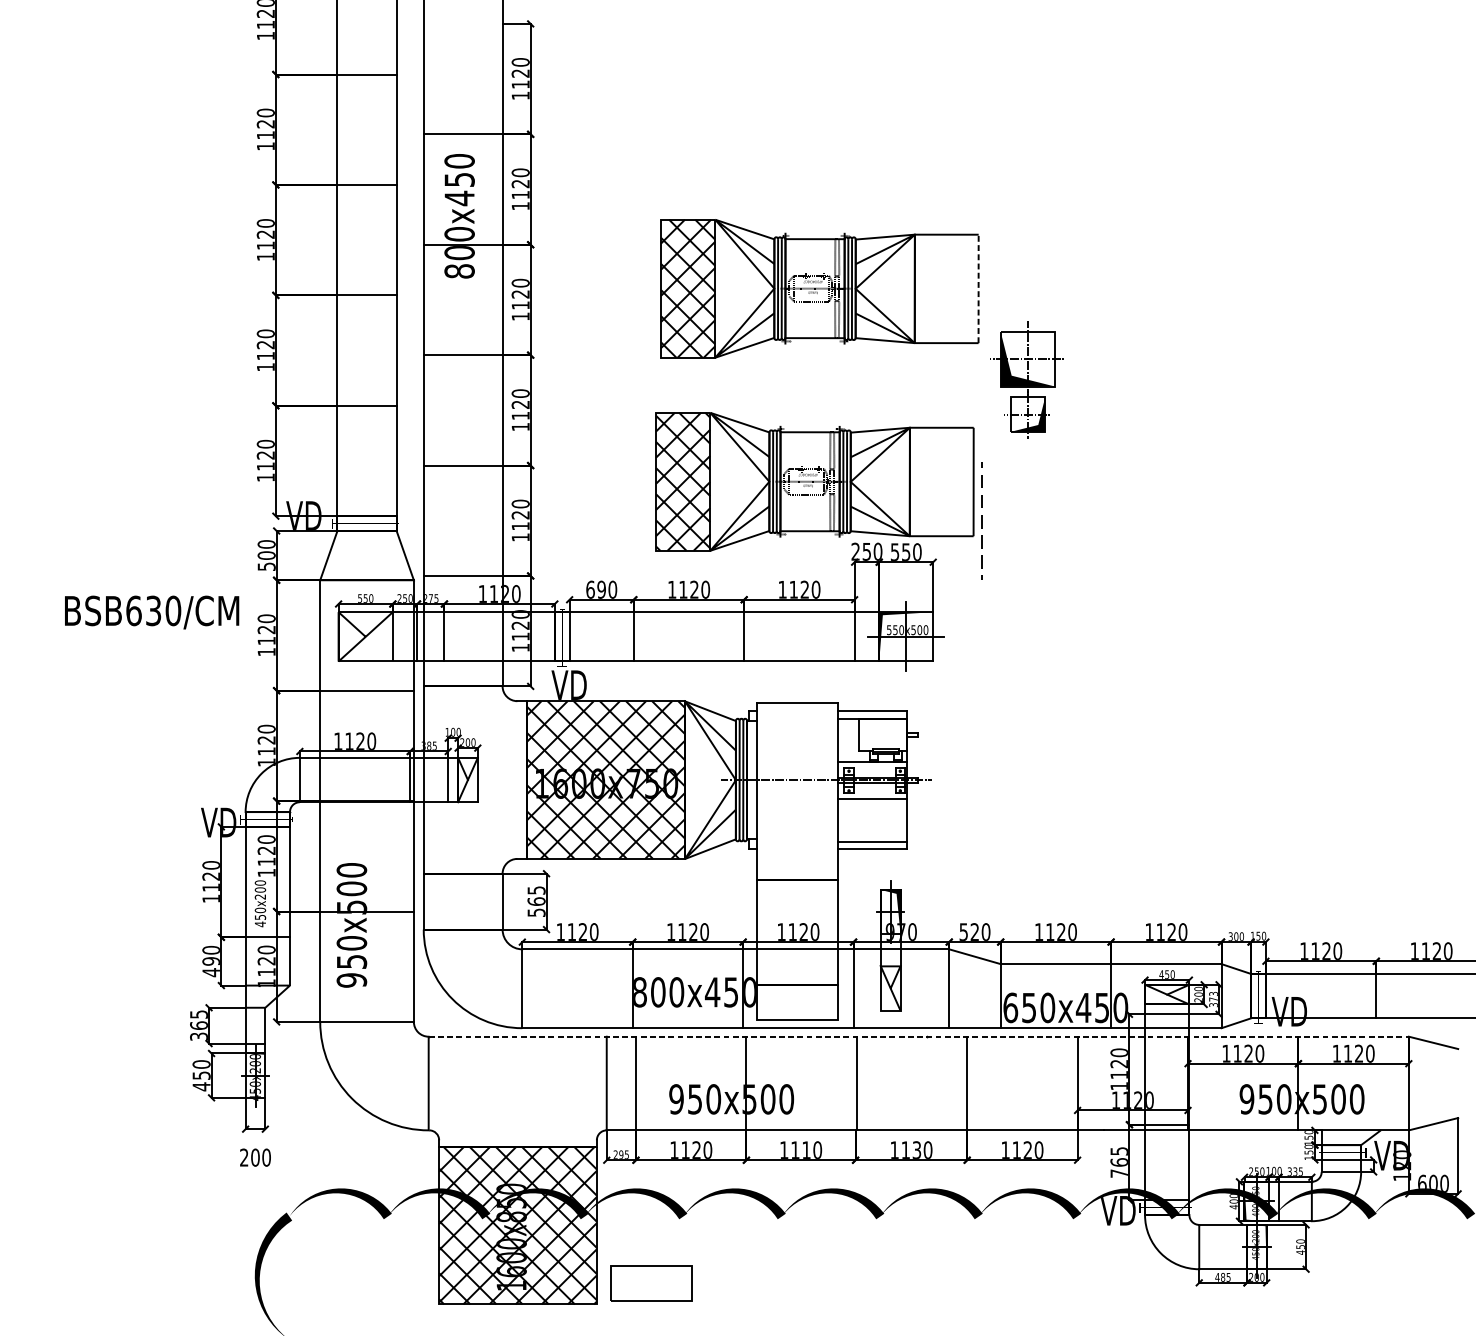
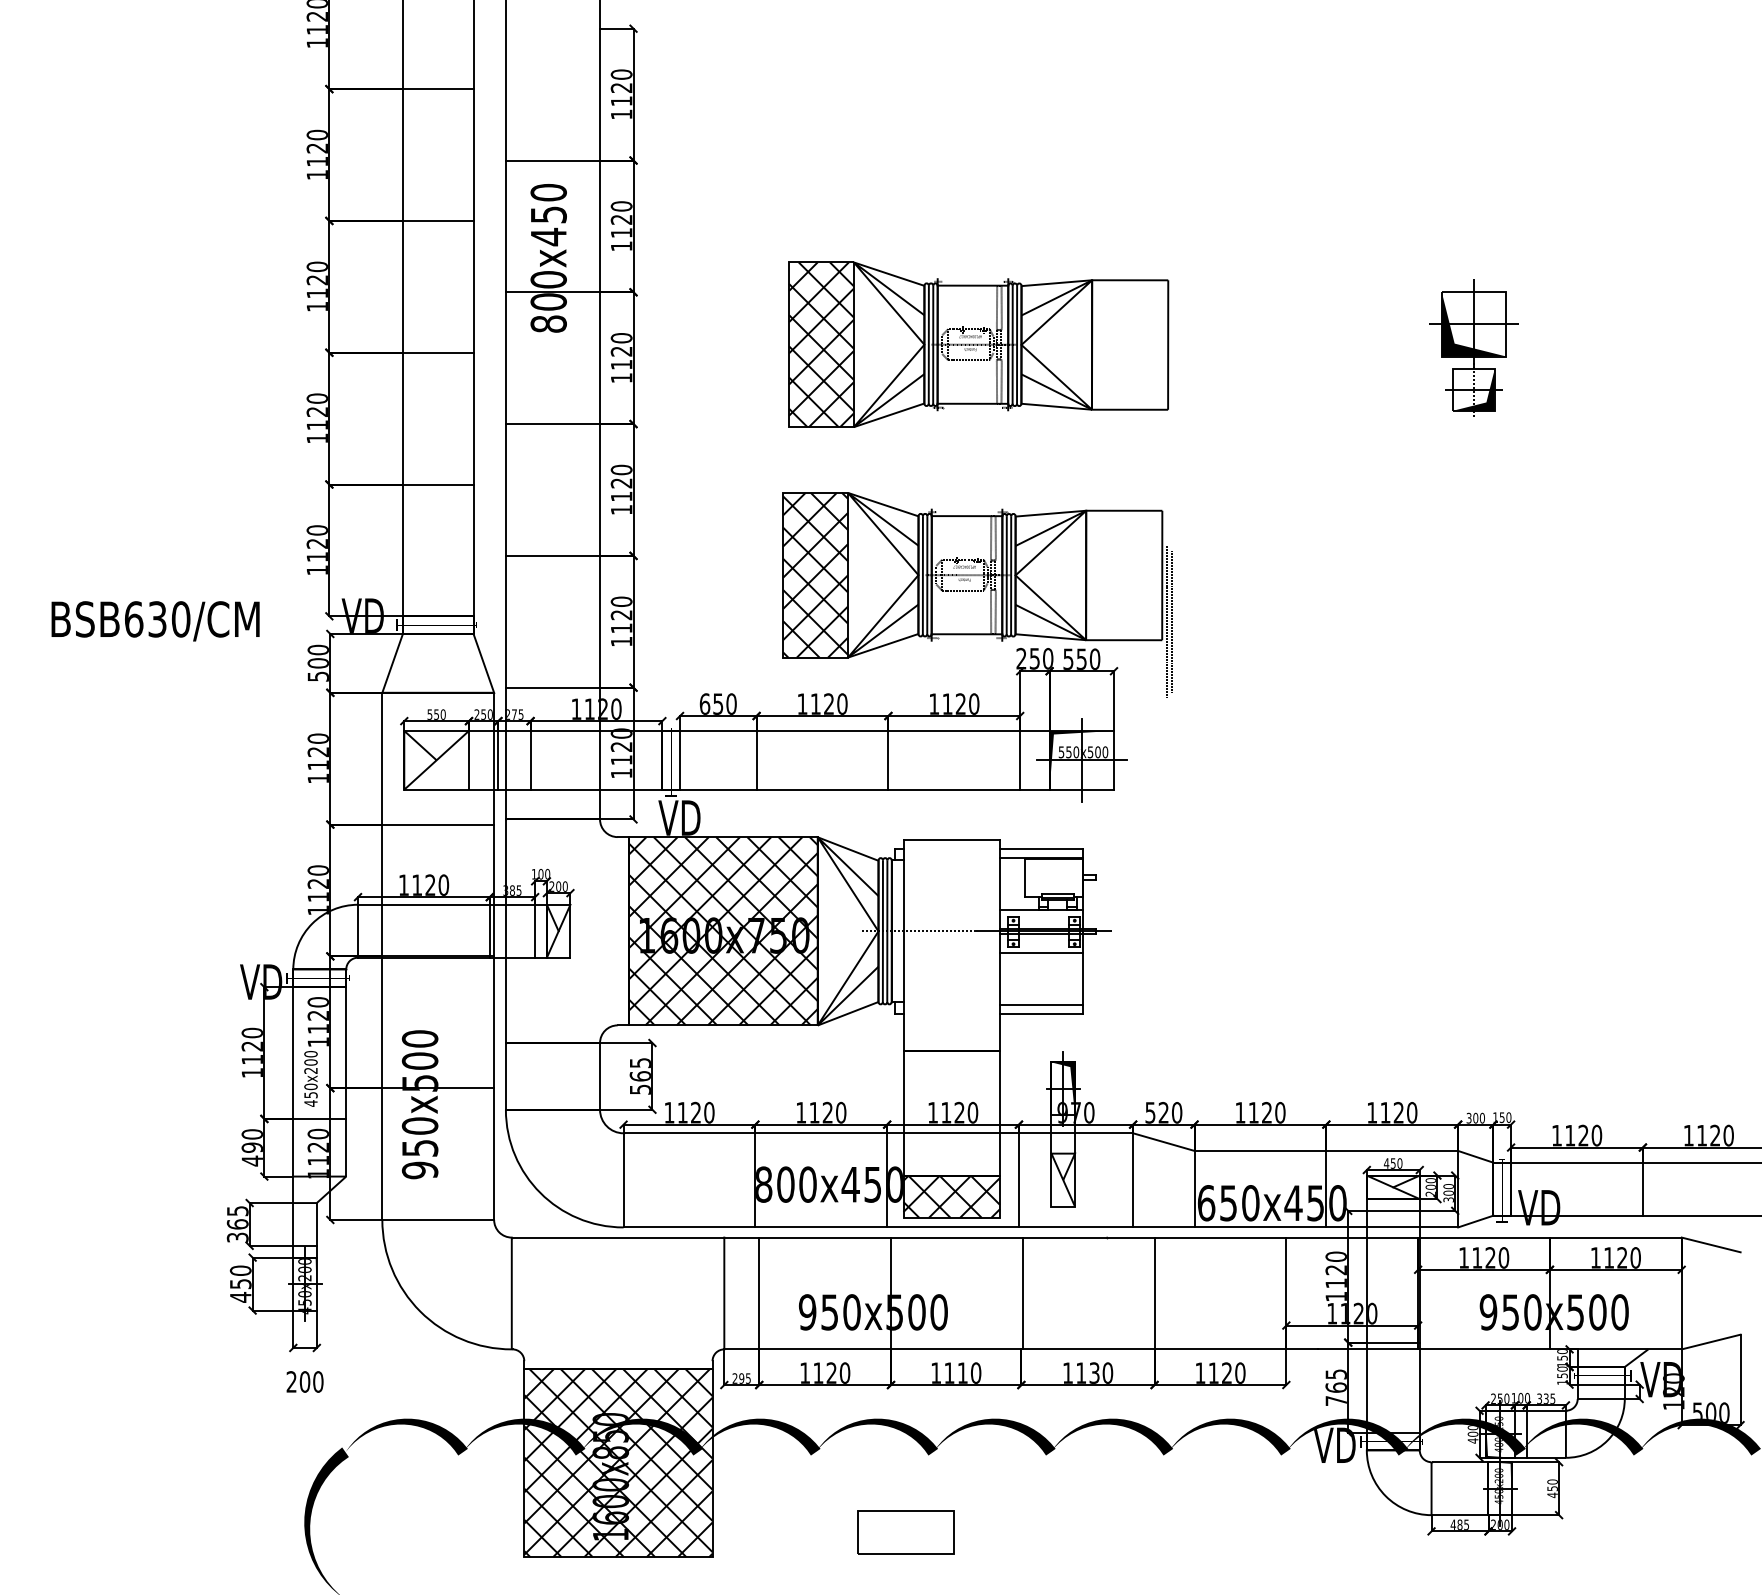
line: (978, 289) -> (1168, 345), dashed -> solid
part: (1027, 378) -> (1473, 347), moved
line: (977, 520) -> (1166, 621), added
text: (601, 589) -> (718, 703), 690 -> 650
text: (151, 612) -> (155, 621), moved
text: (1213, 996) -> (1448, 1189), 373 -> 300
hatch: (797, 1002) -> (951, 1196), added
line: (918, 1036) -> (1096, 1237), dashed -> solid
text: (1422, 1181) -> (1697, 1410), 600 -> 500
part: (651, 1283) -> (905, 1532), moved

